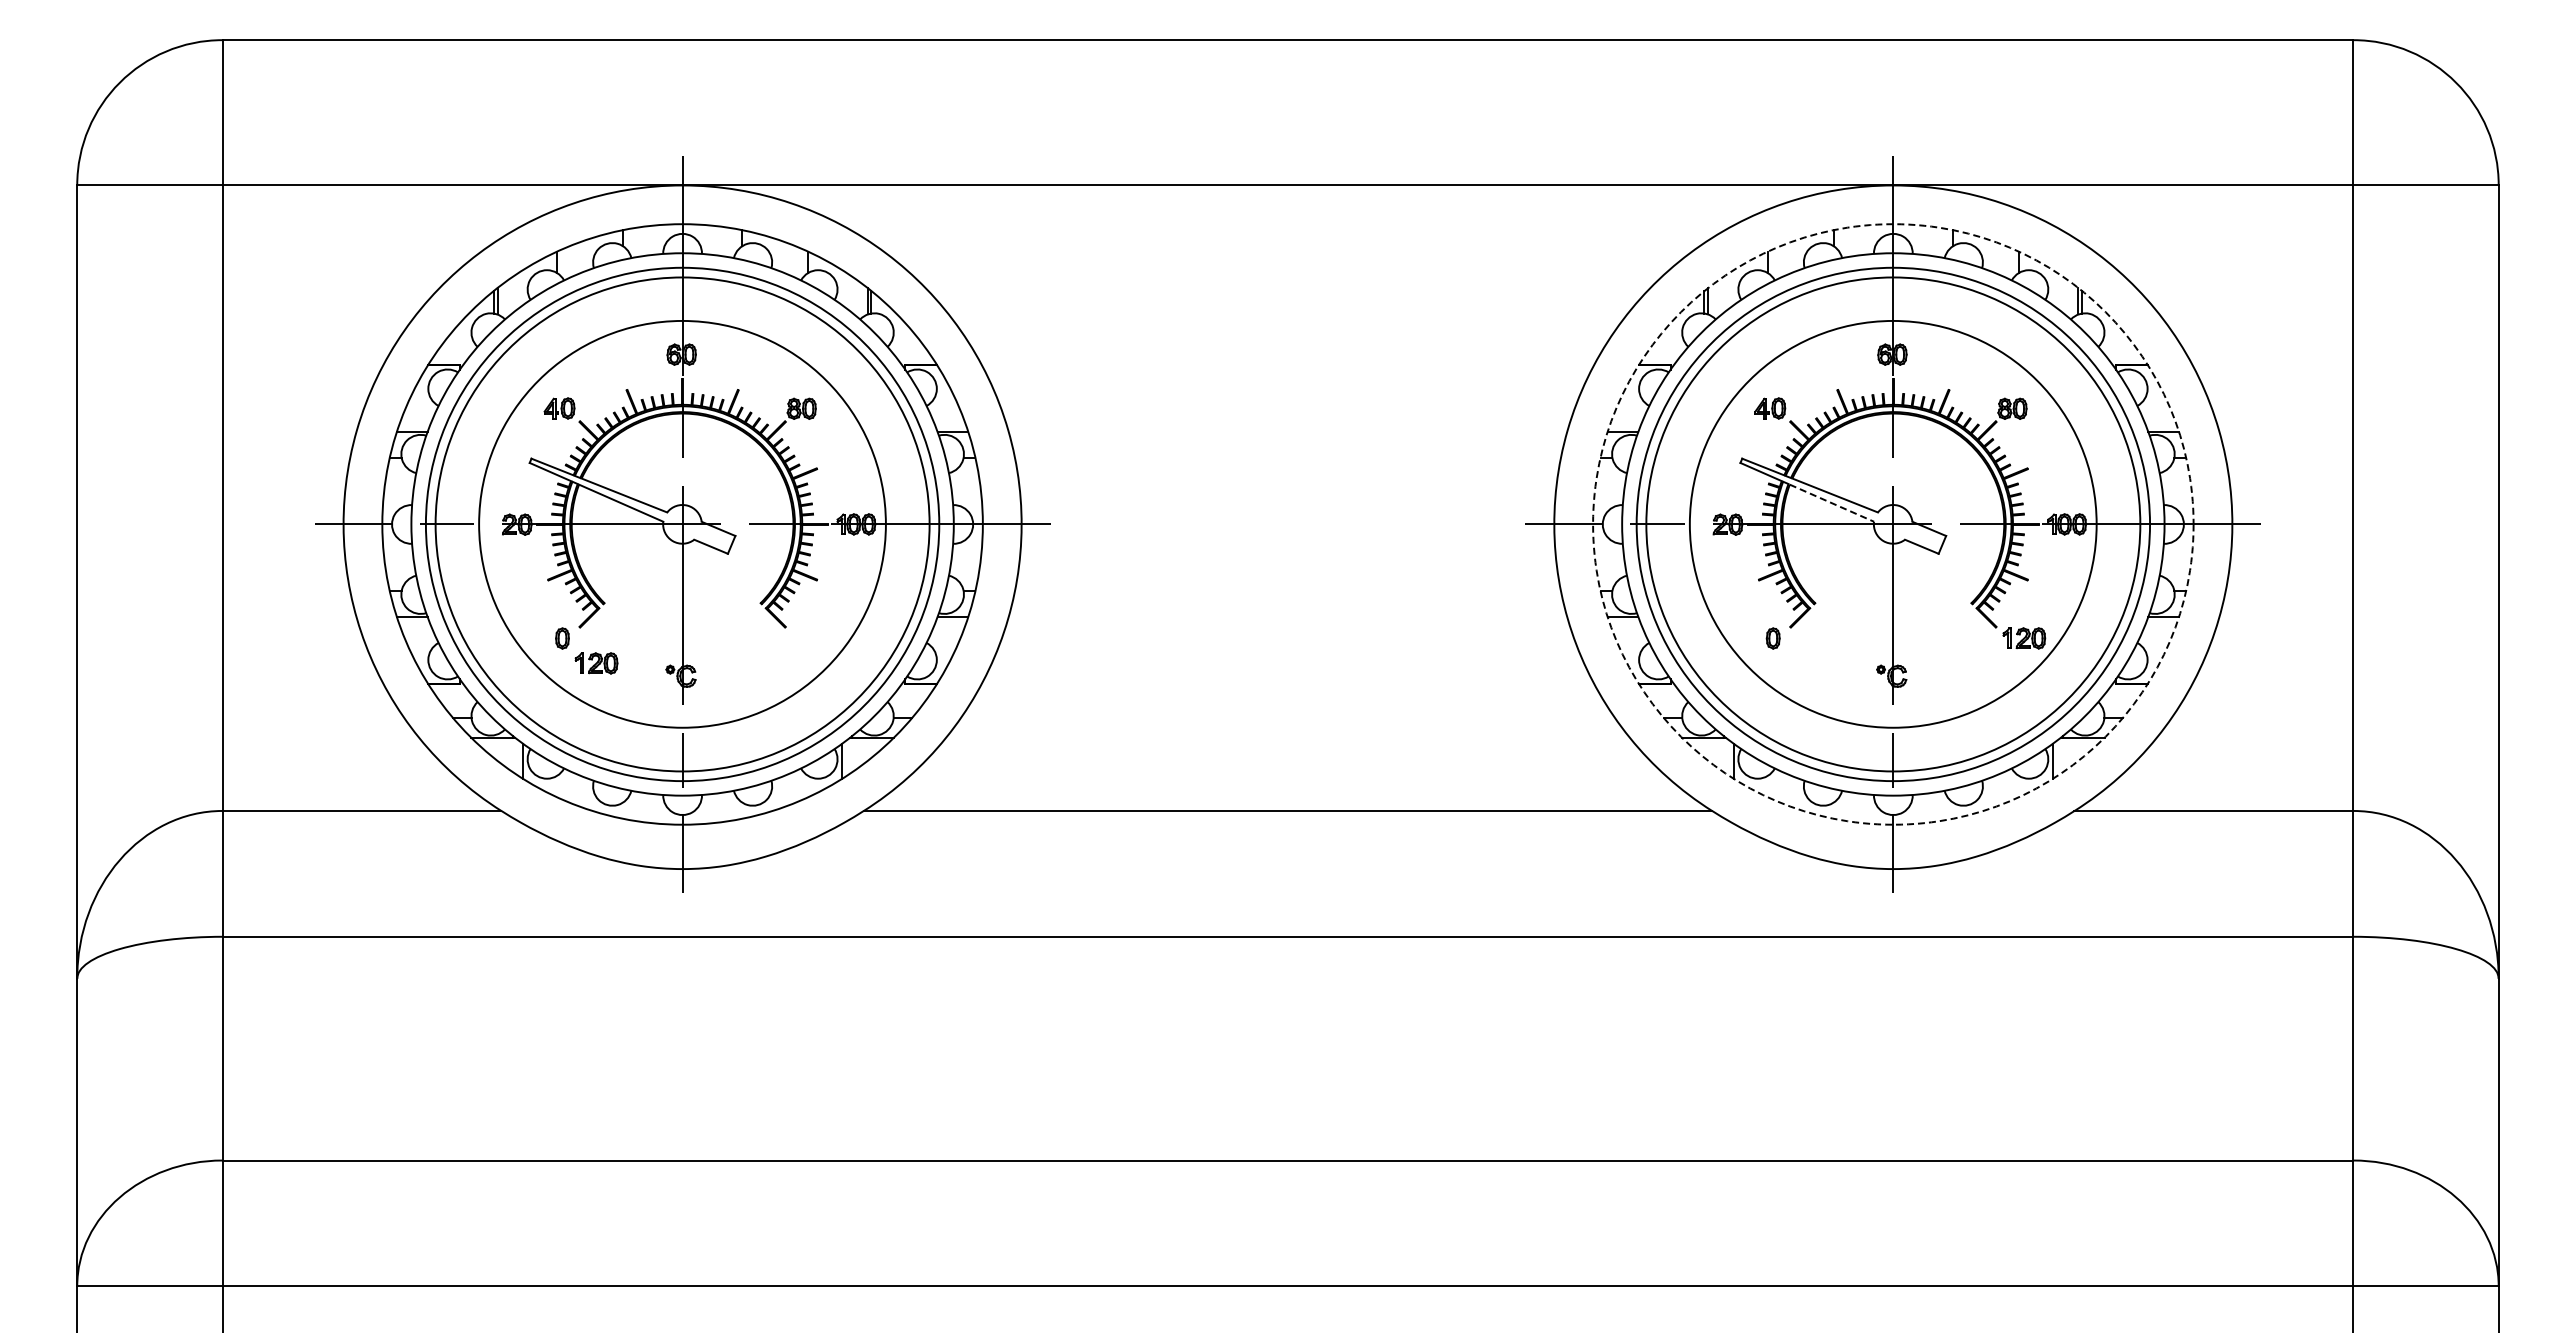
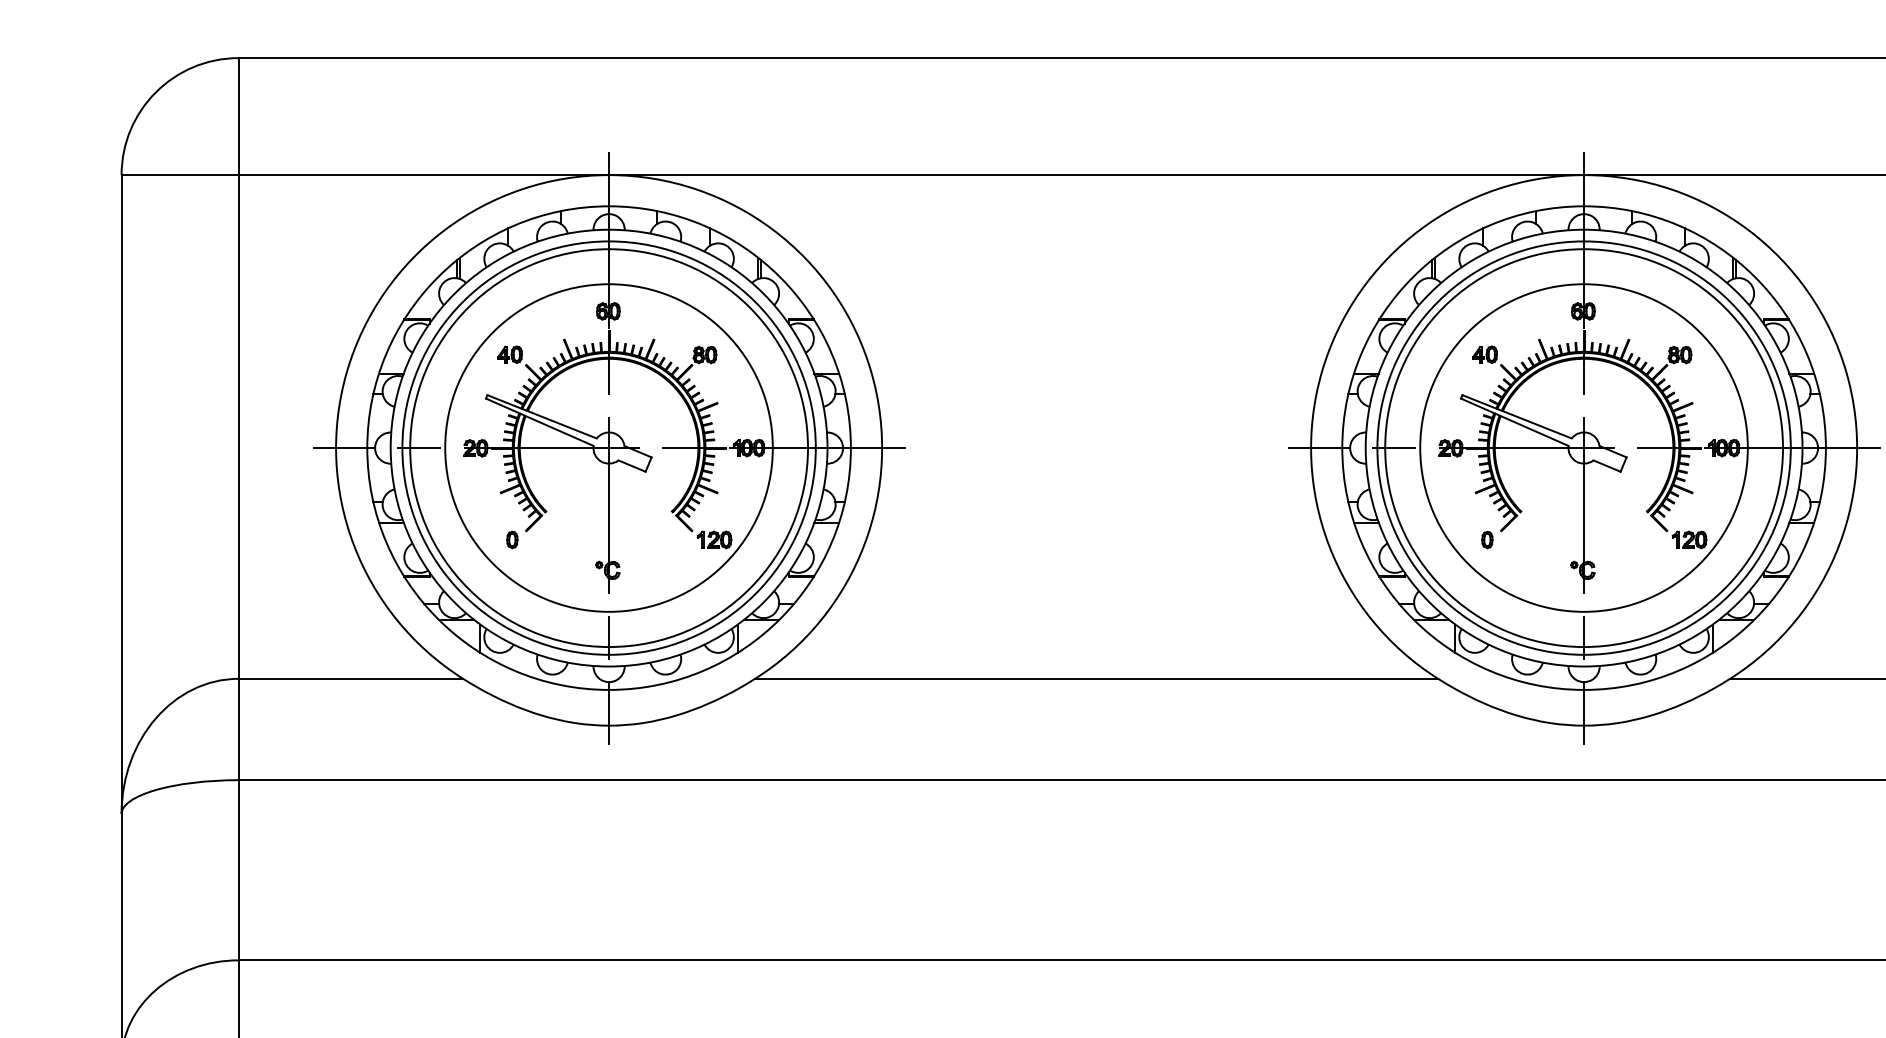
line: (1832, 503) -> (1535, 431), dashed -> solid
circle: (1893, 524) -> (1584, 448), dashed -> solid
part: (596, 663) -> (714, 539), moved

